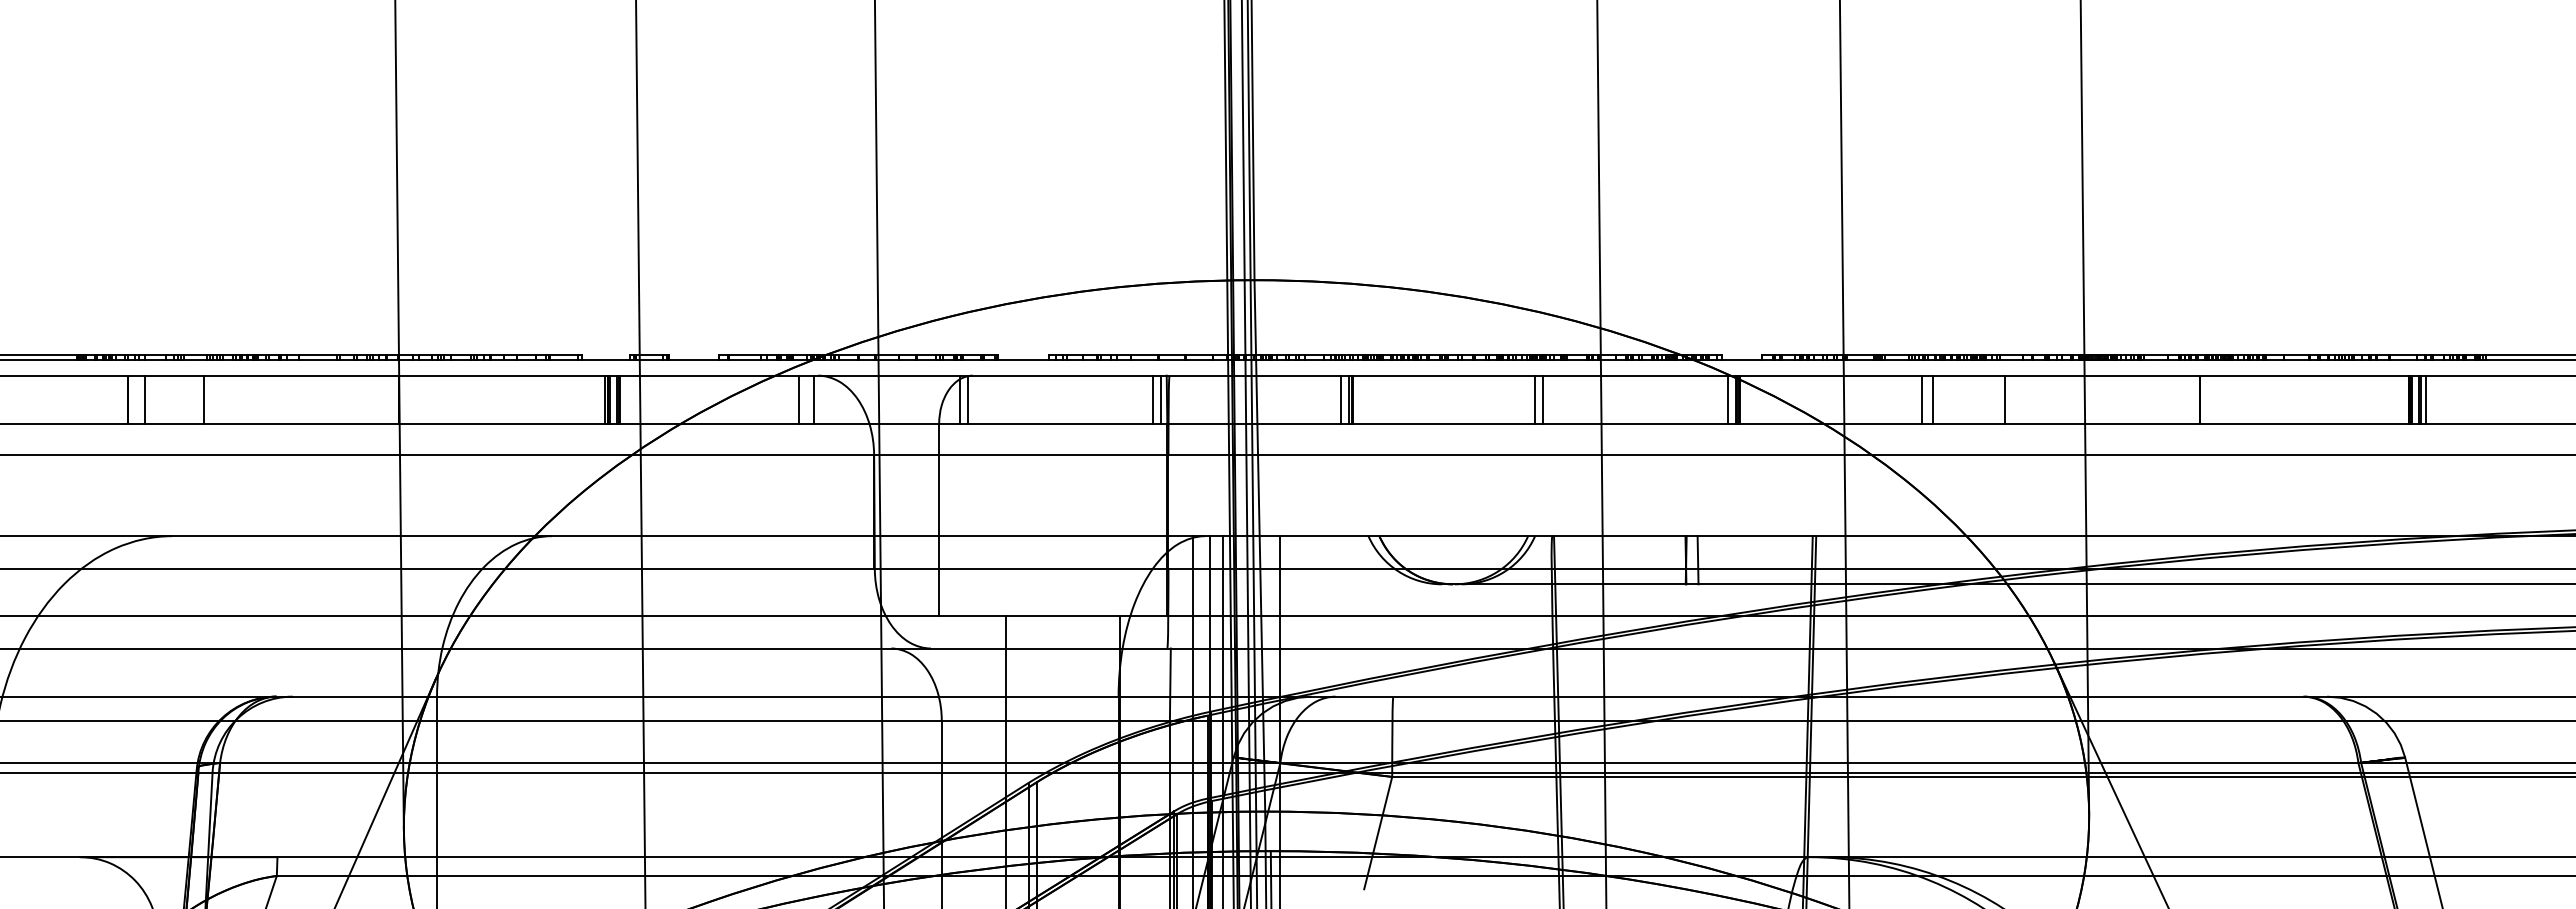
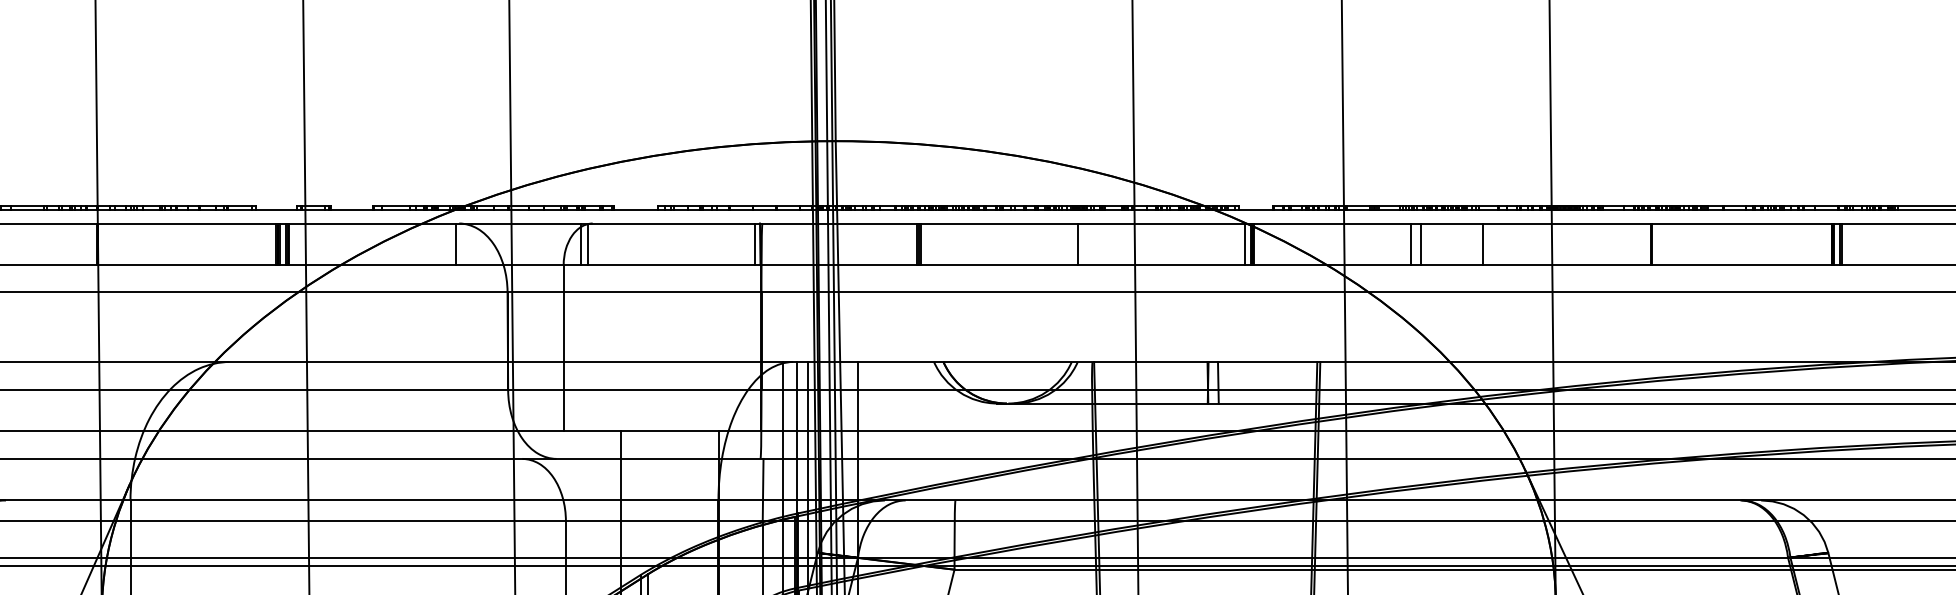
line: (798, 399) -> (442, 244), removed
line: (1153, 399) -> (748, 244), removed
line: (1341, 399) -> (910, 244), removed
line: (1542, 399) -> (1084, 244), removed
line: (2425, 399) -> (1845, 244), removed

